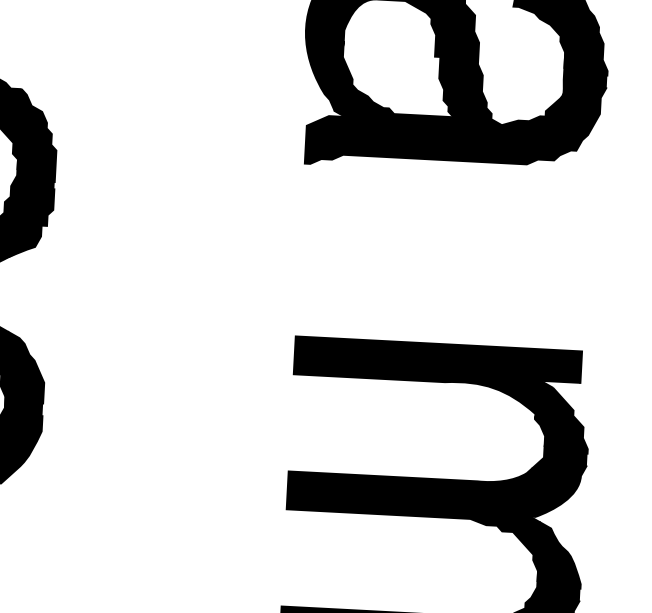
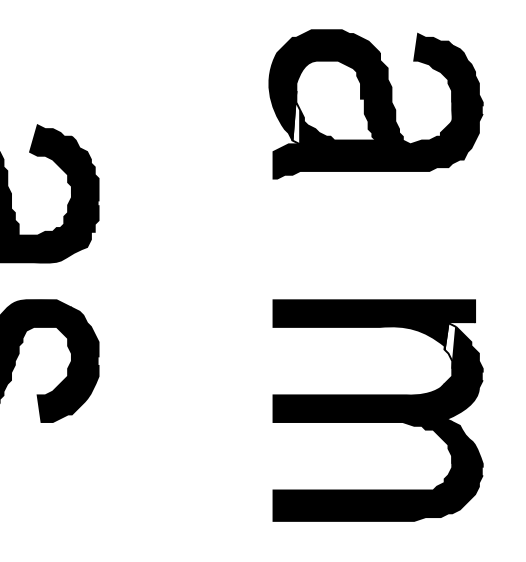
fill: (342, 78) -> (296, 117), removed
fill: (543, 413) -> (450, 345), removed

